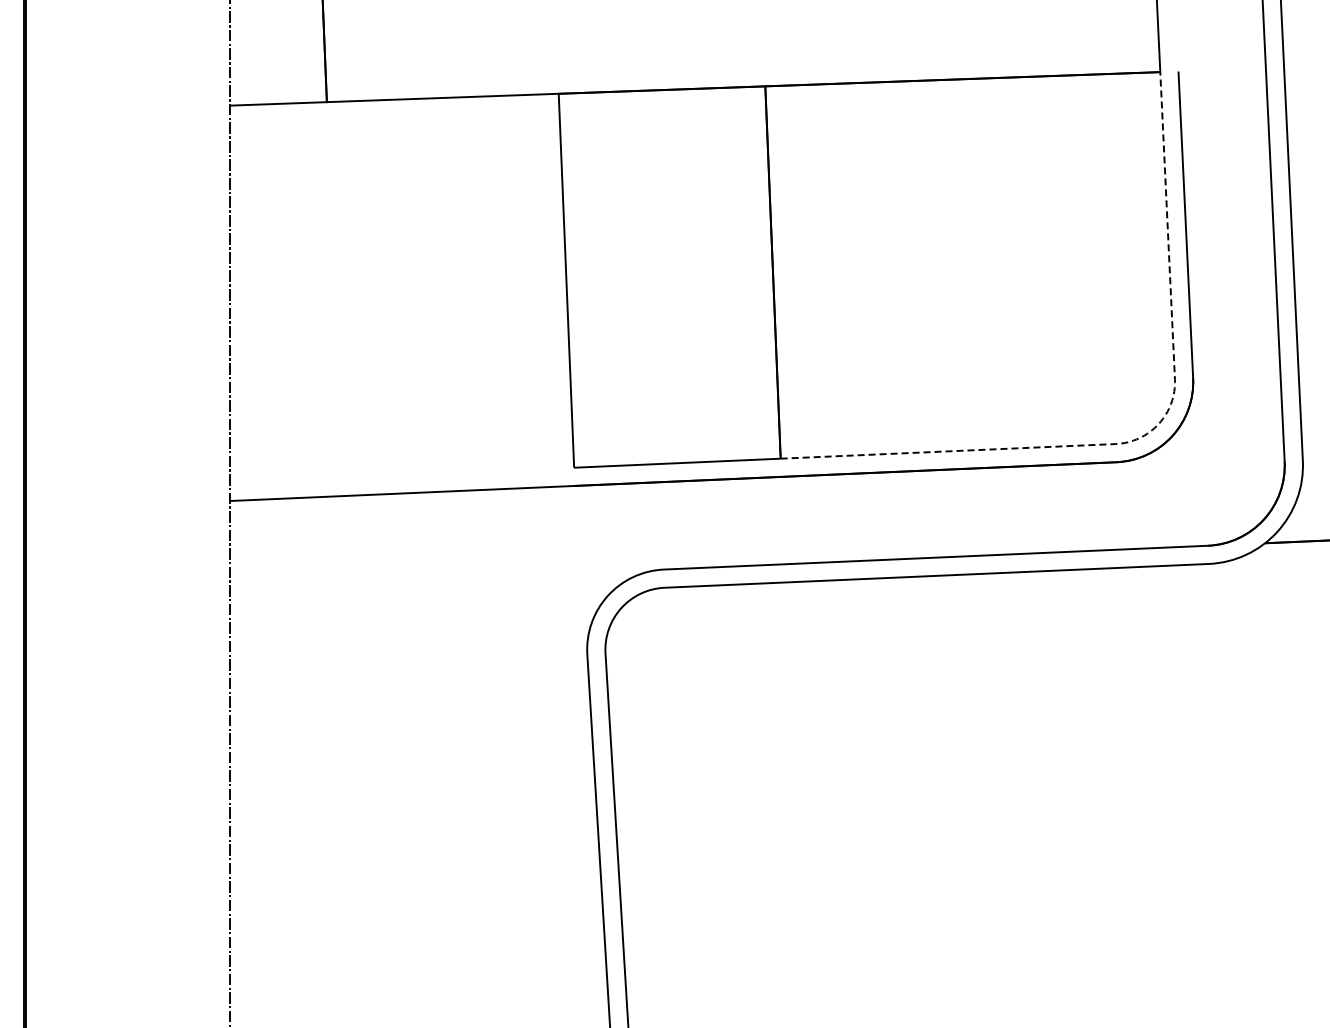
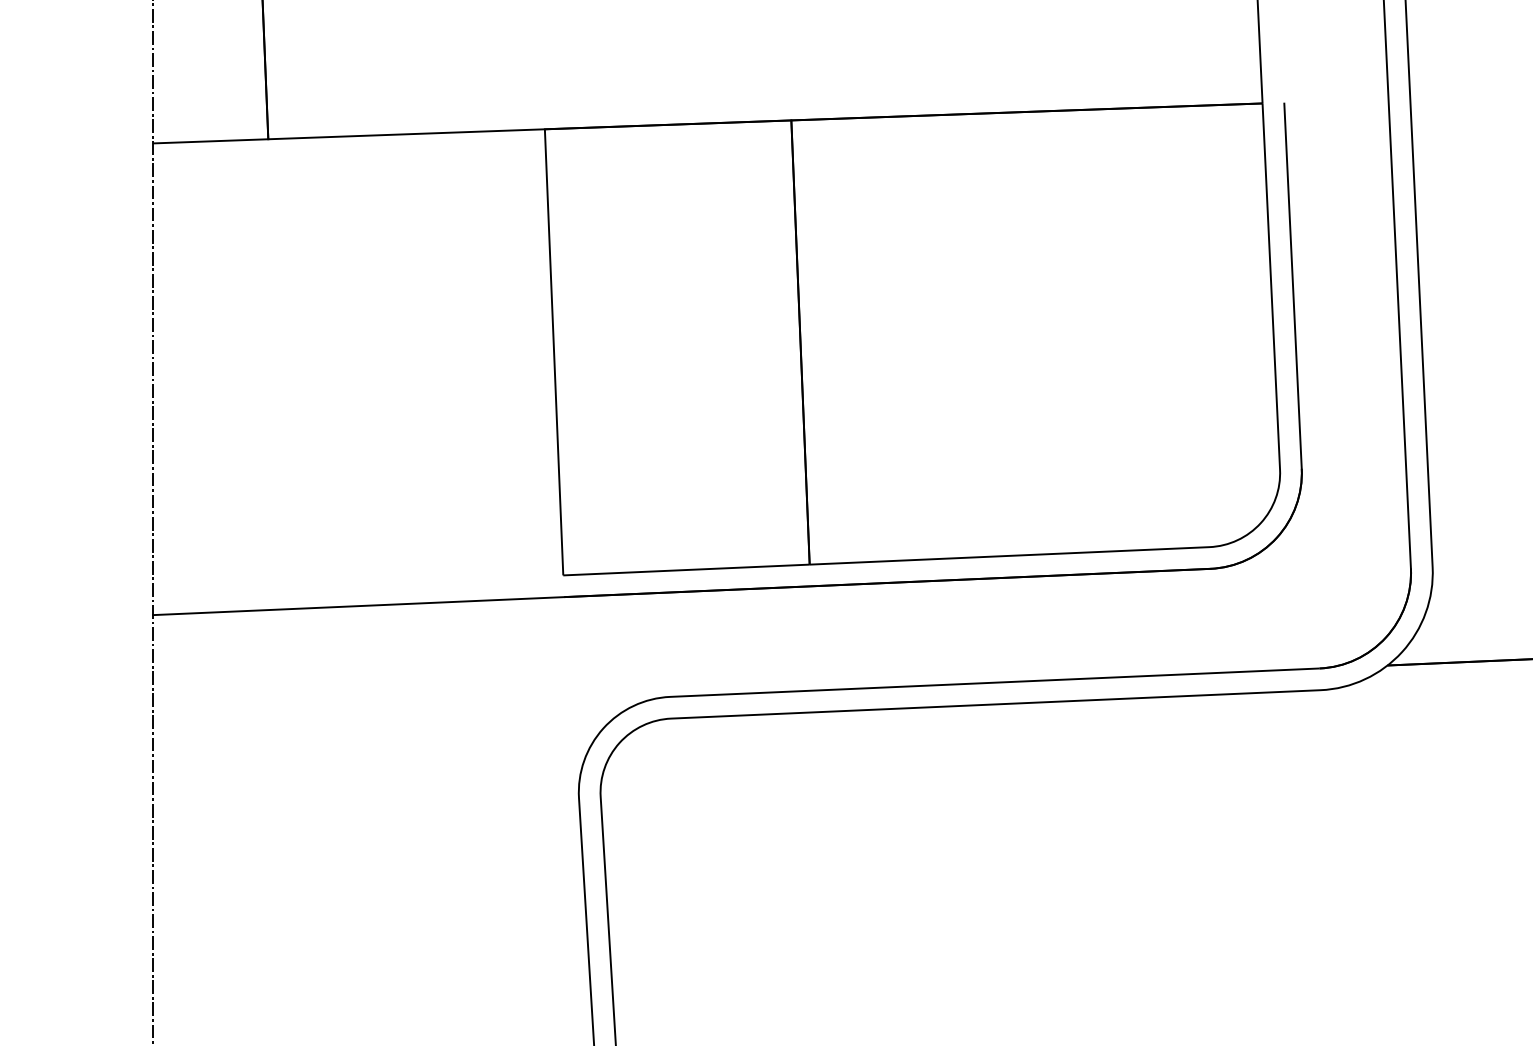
line: (1151, 430) -> (1252, 530), dashed -> solid

